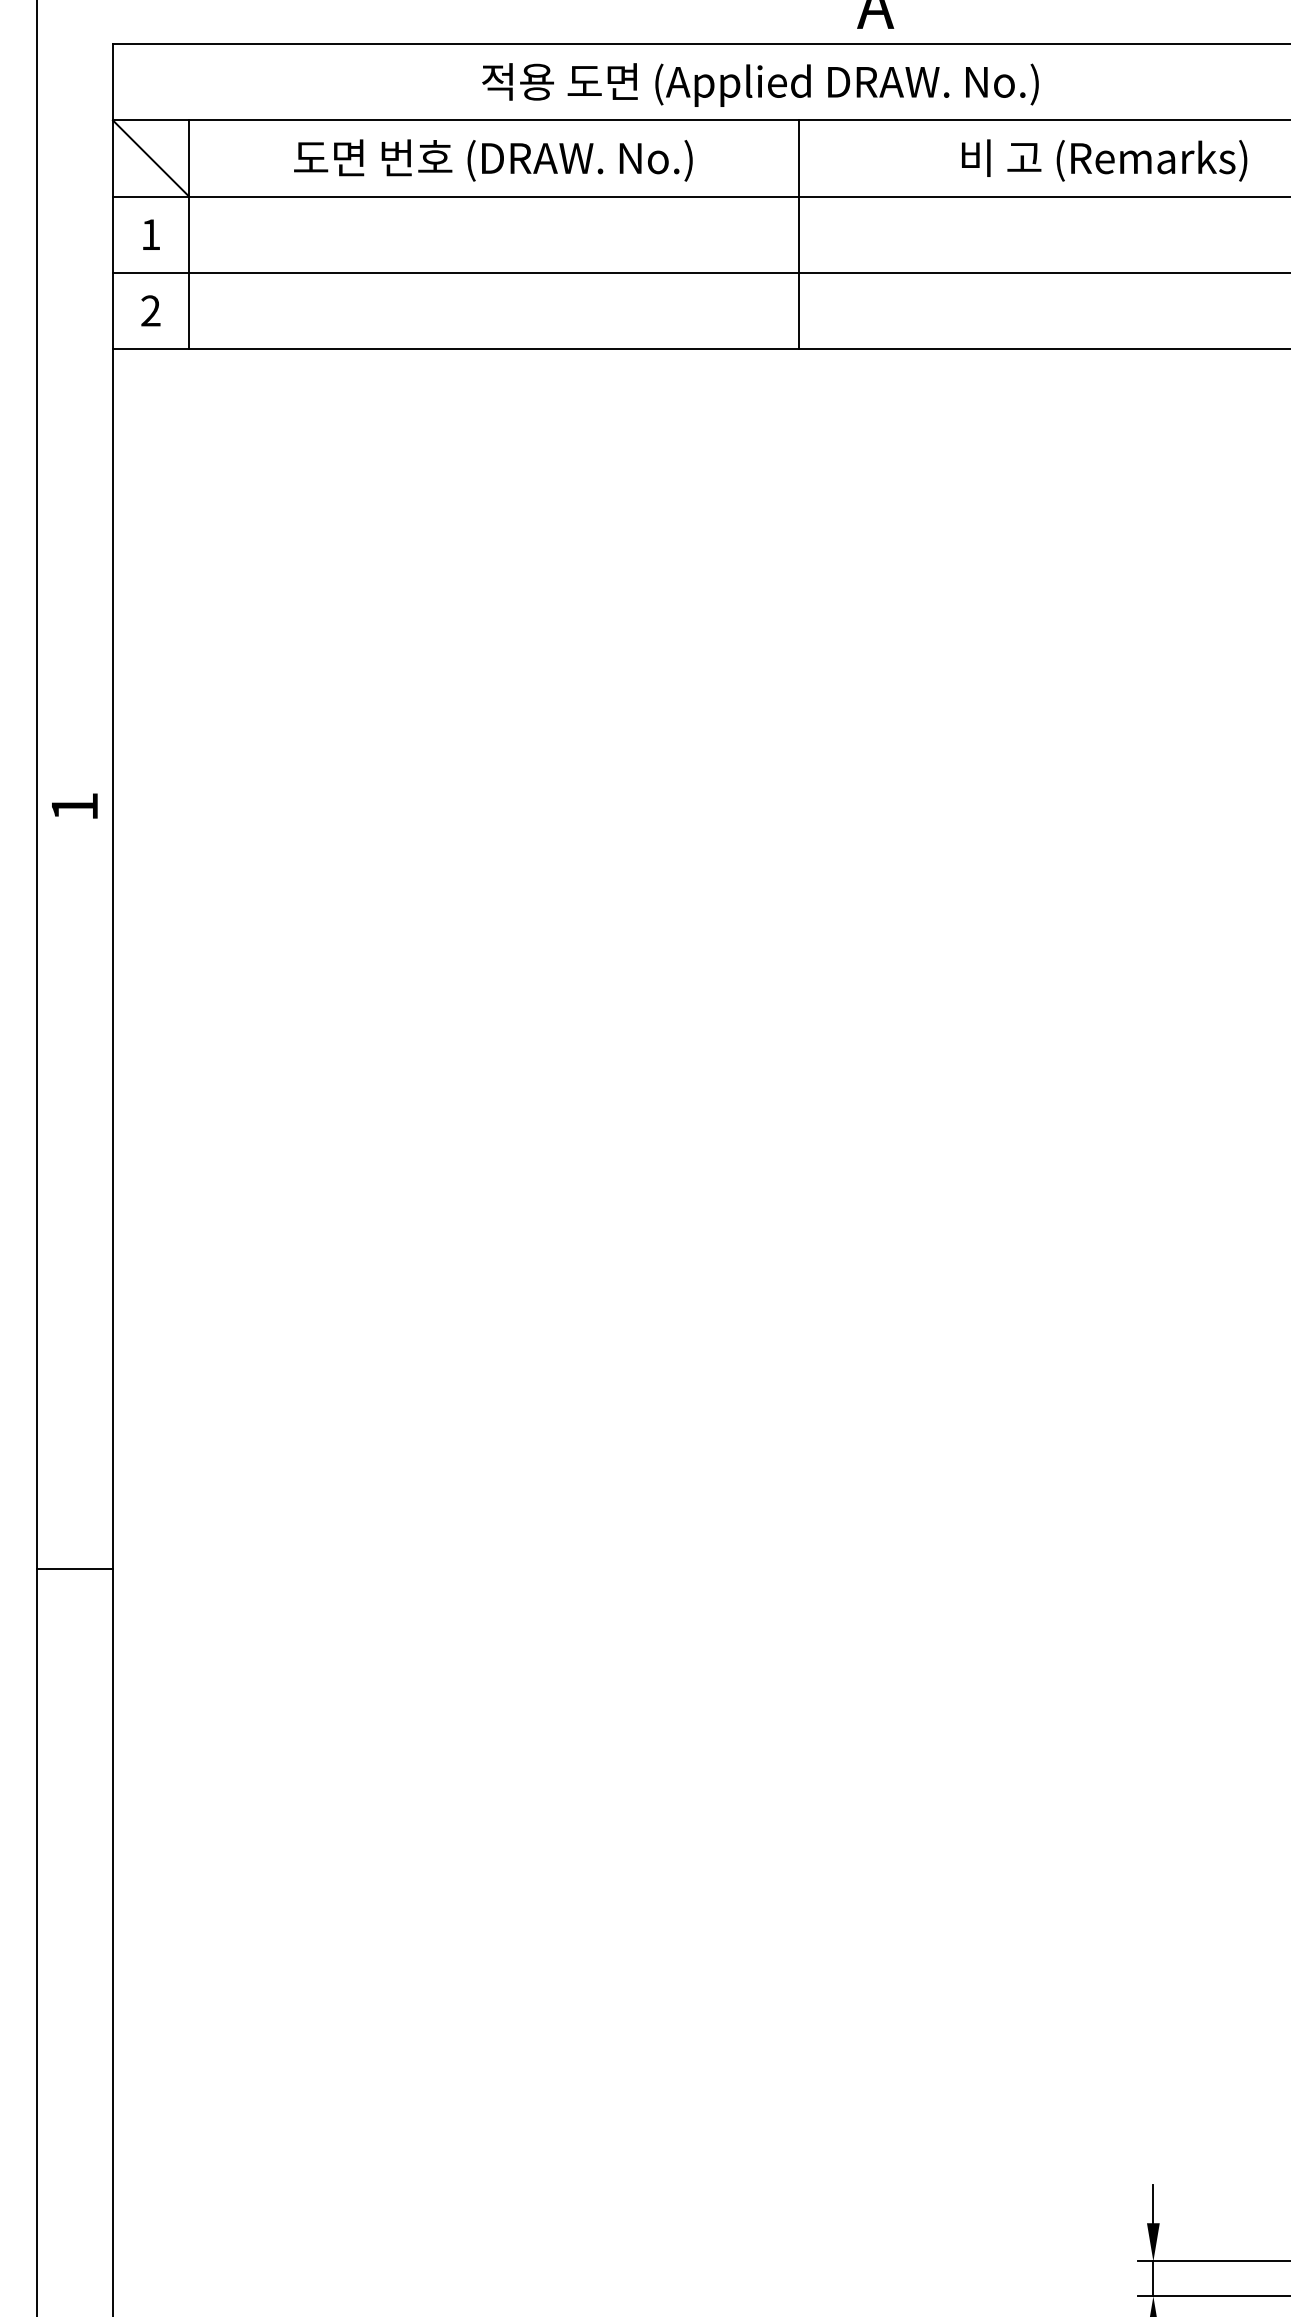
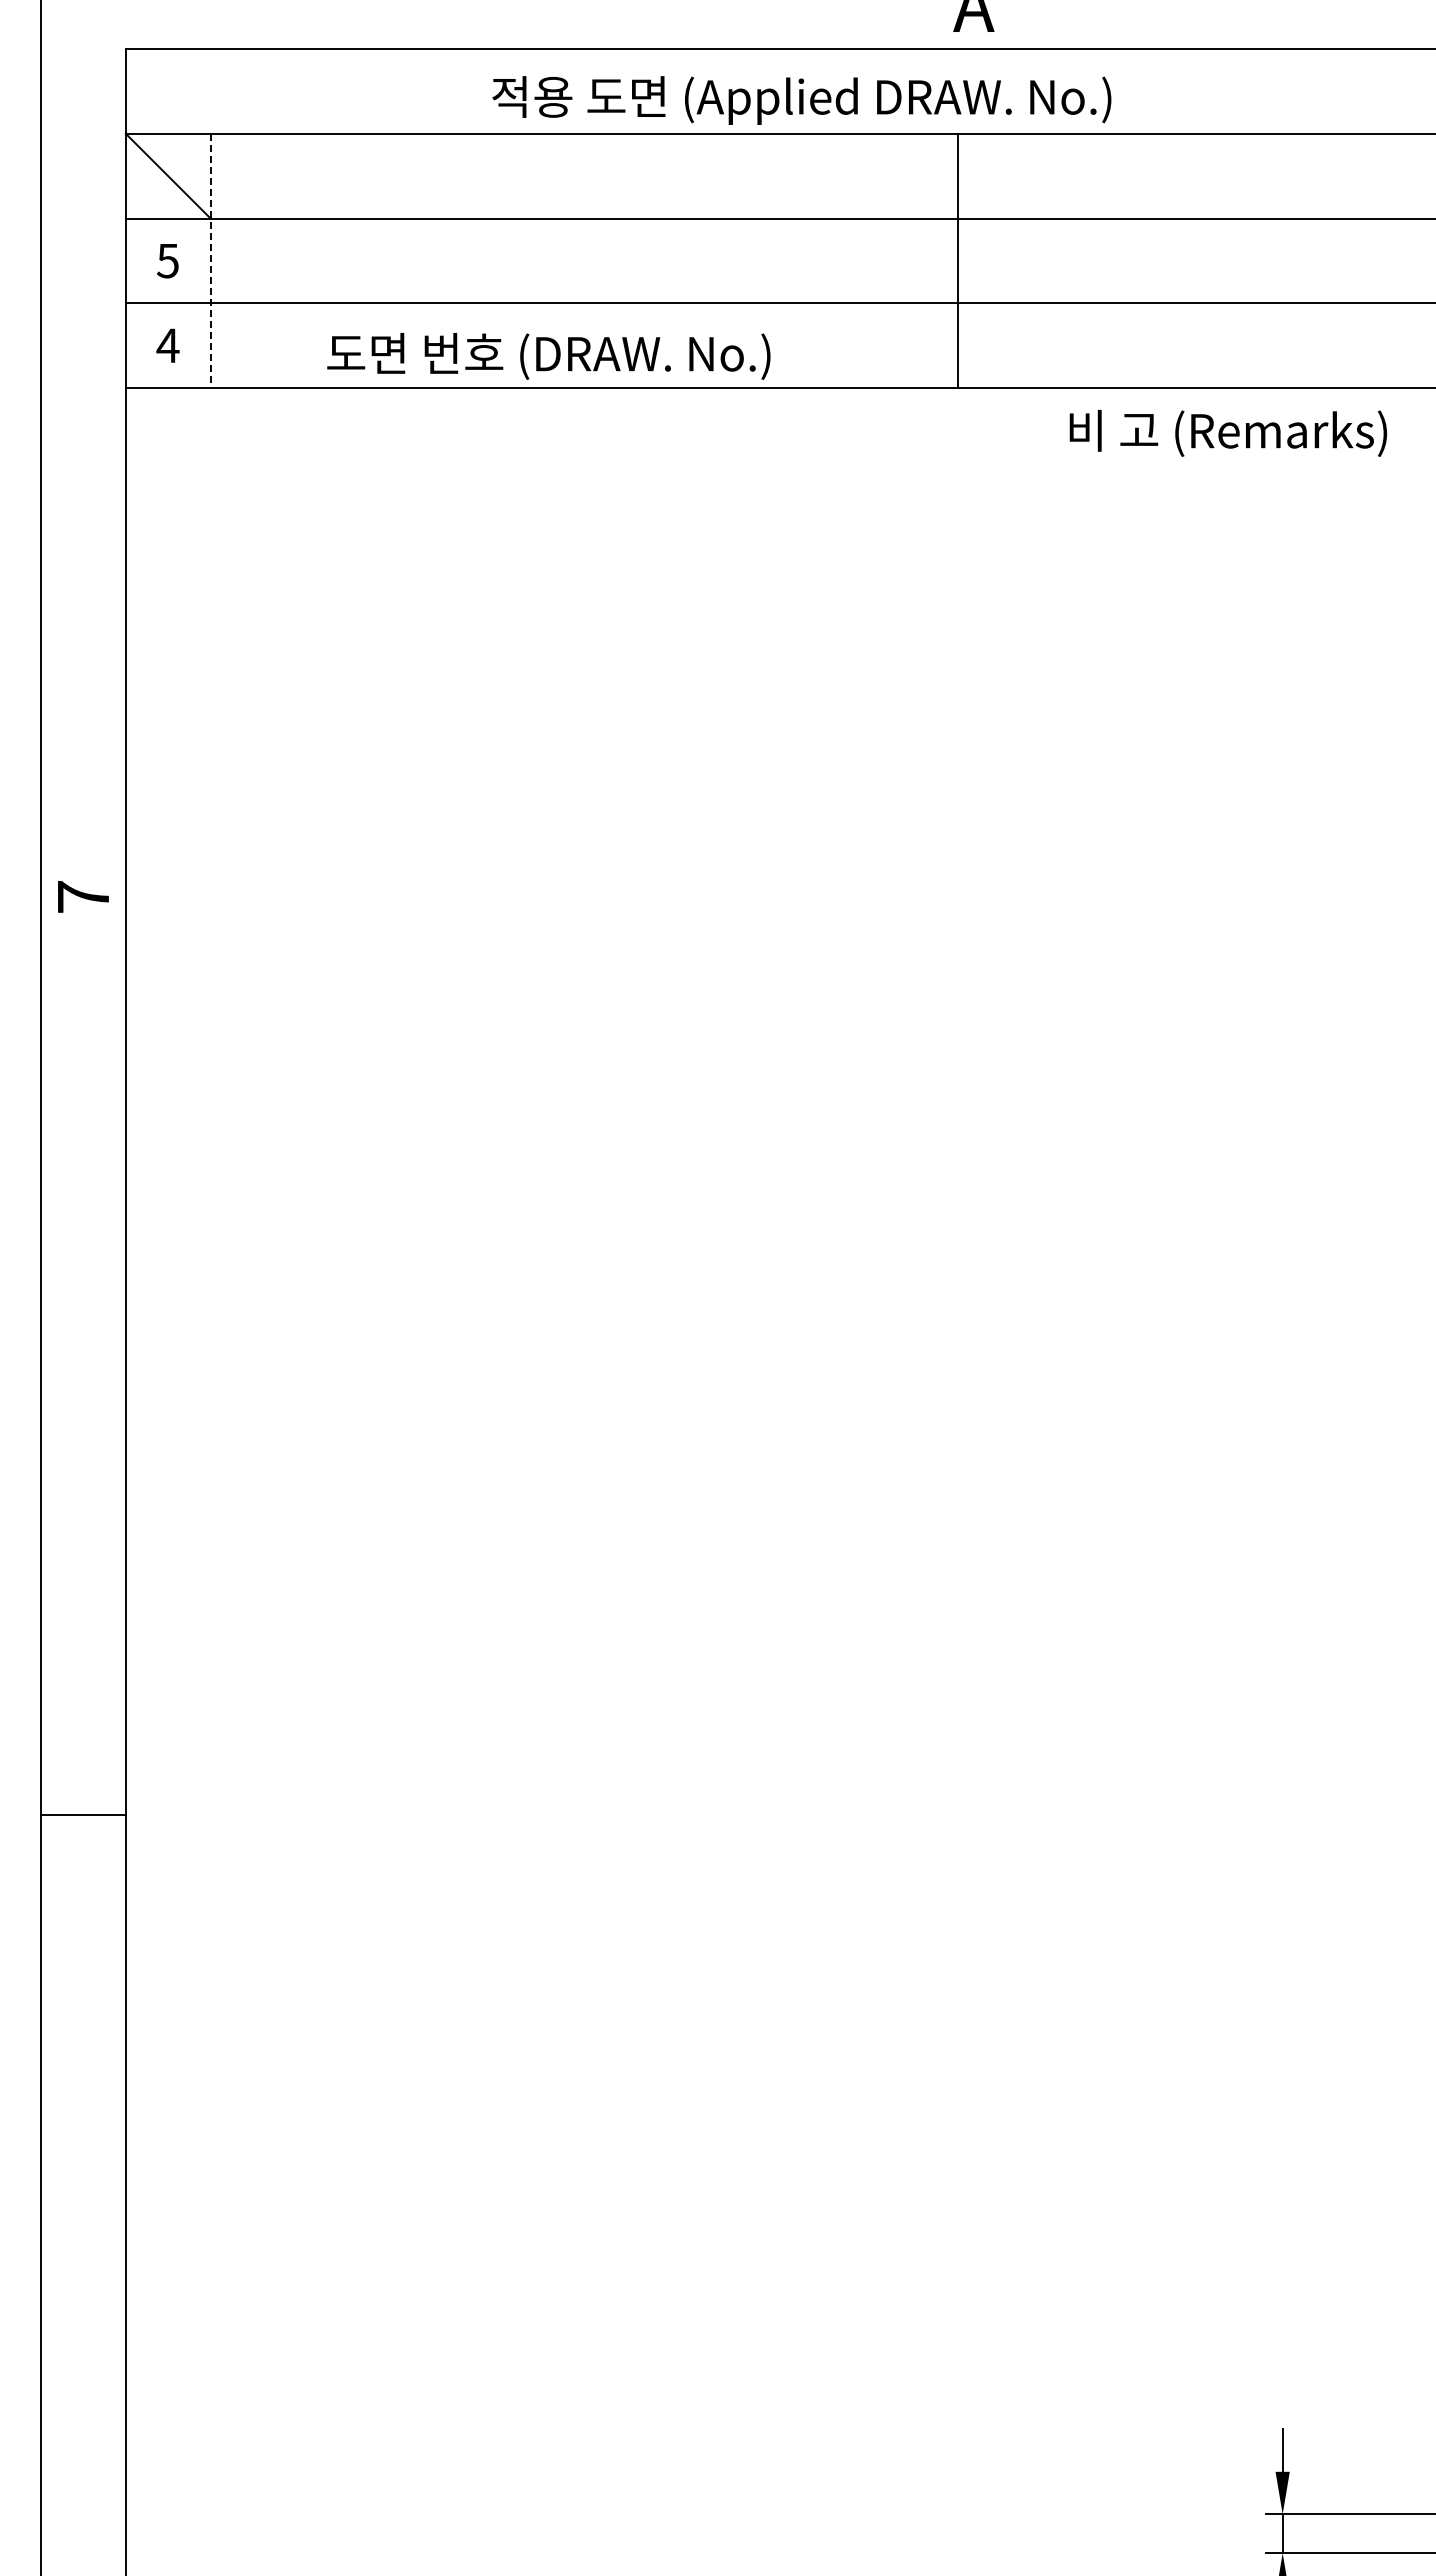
text: (760, 85) -> (801, 100), moved
text: (1103, 159) -> (1227, 432), moved
text: (493, 160) -> (548, 356), moved
line: (799, 234) -> (958, 260), moved
text: (150, 235) -> (167, 261), 1 -> 5
line: (189, 235) -> (210, 261), solid -> dashed
text: (150, 310) -> (167, 345), 2 -> 4
text: (74, 806) -> (83, 896), 1 -> 7
line: (74, 1569) -> (83, 1814), moved

